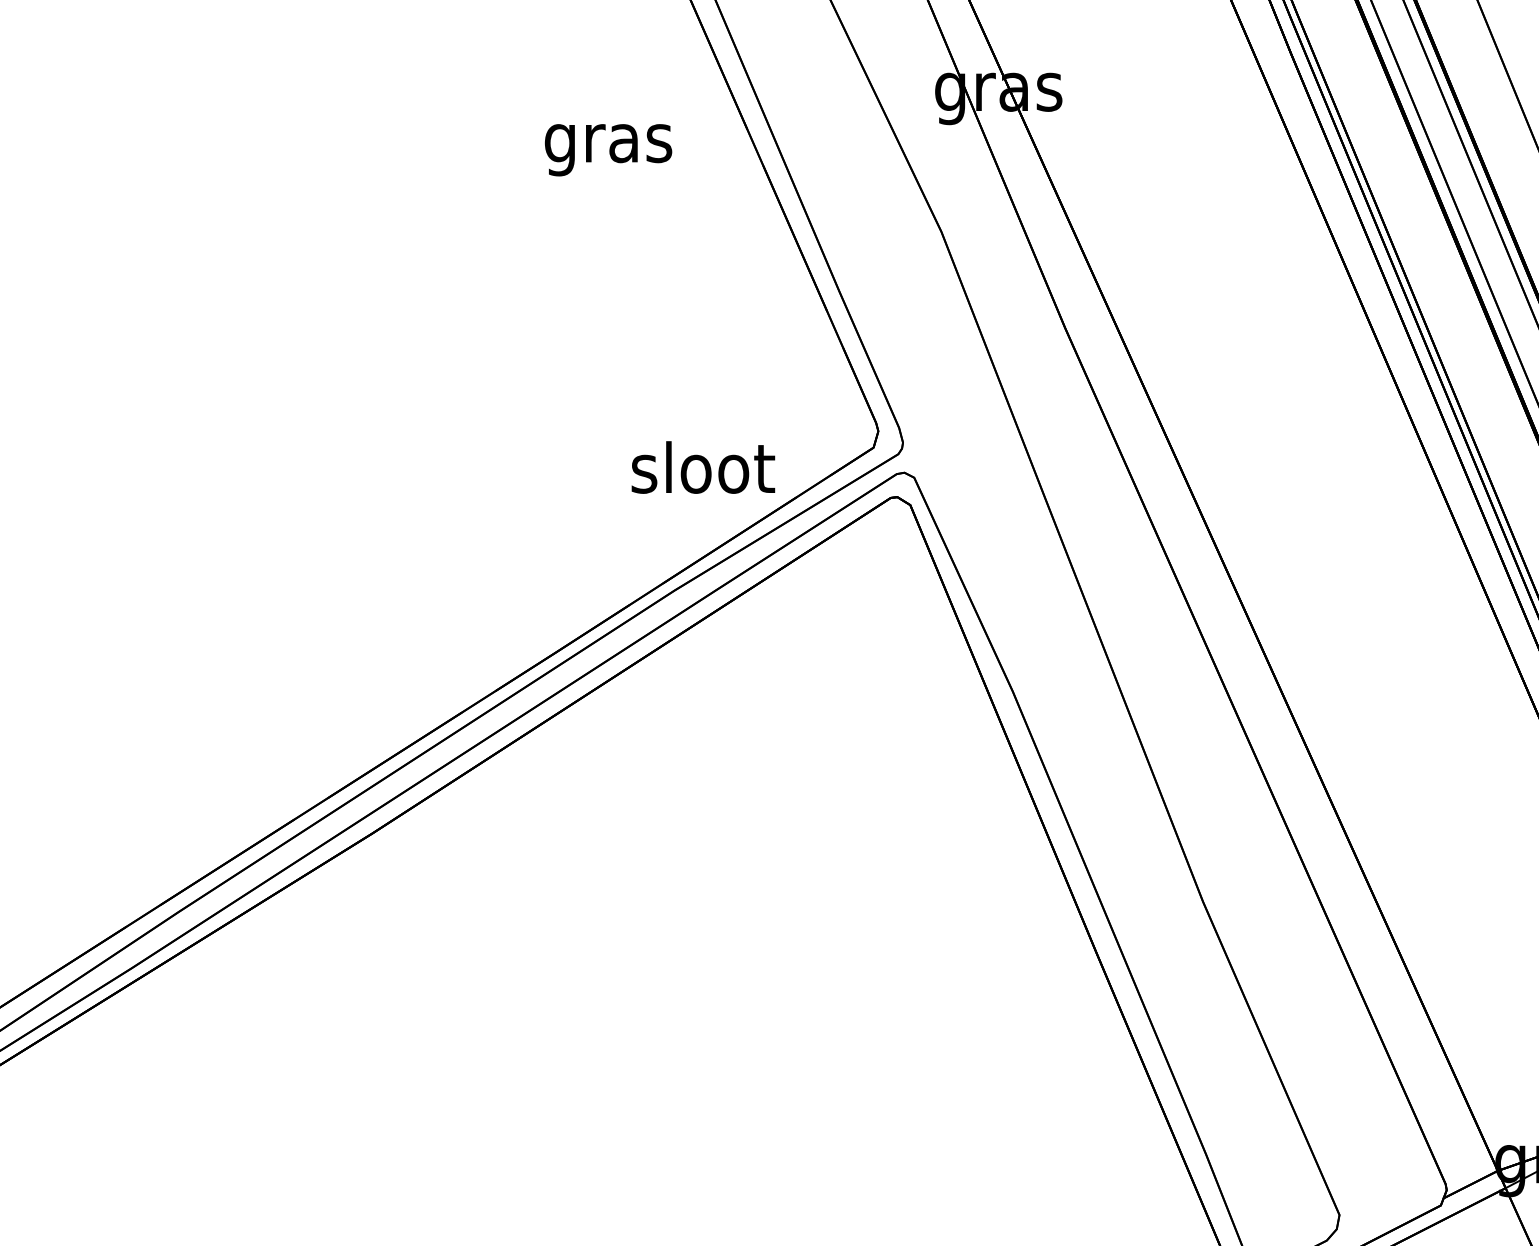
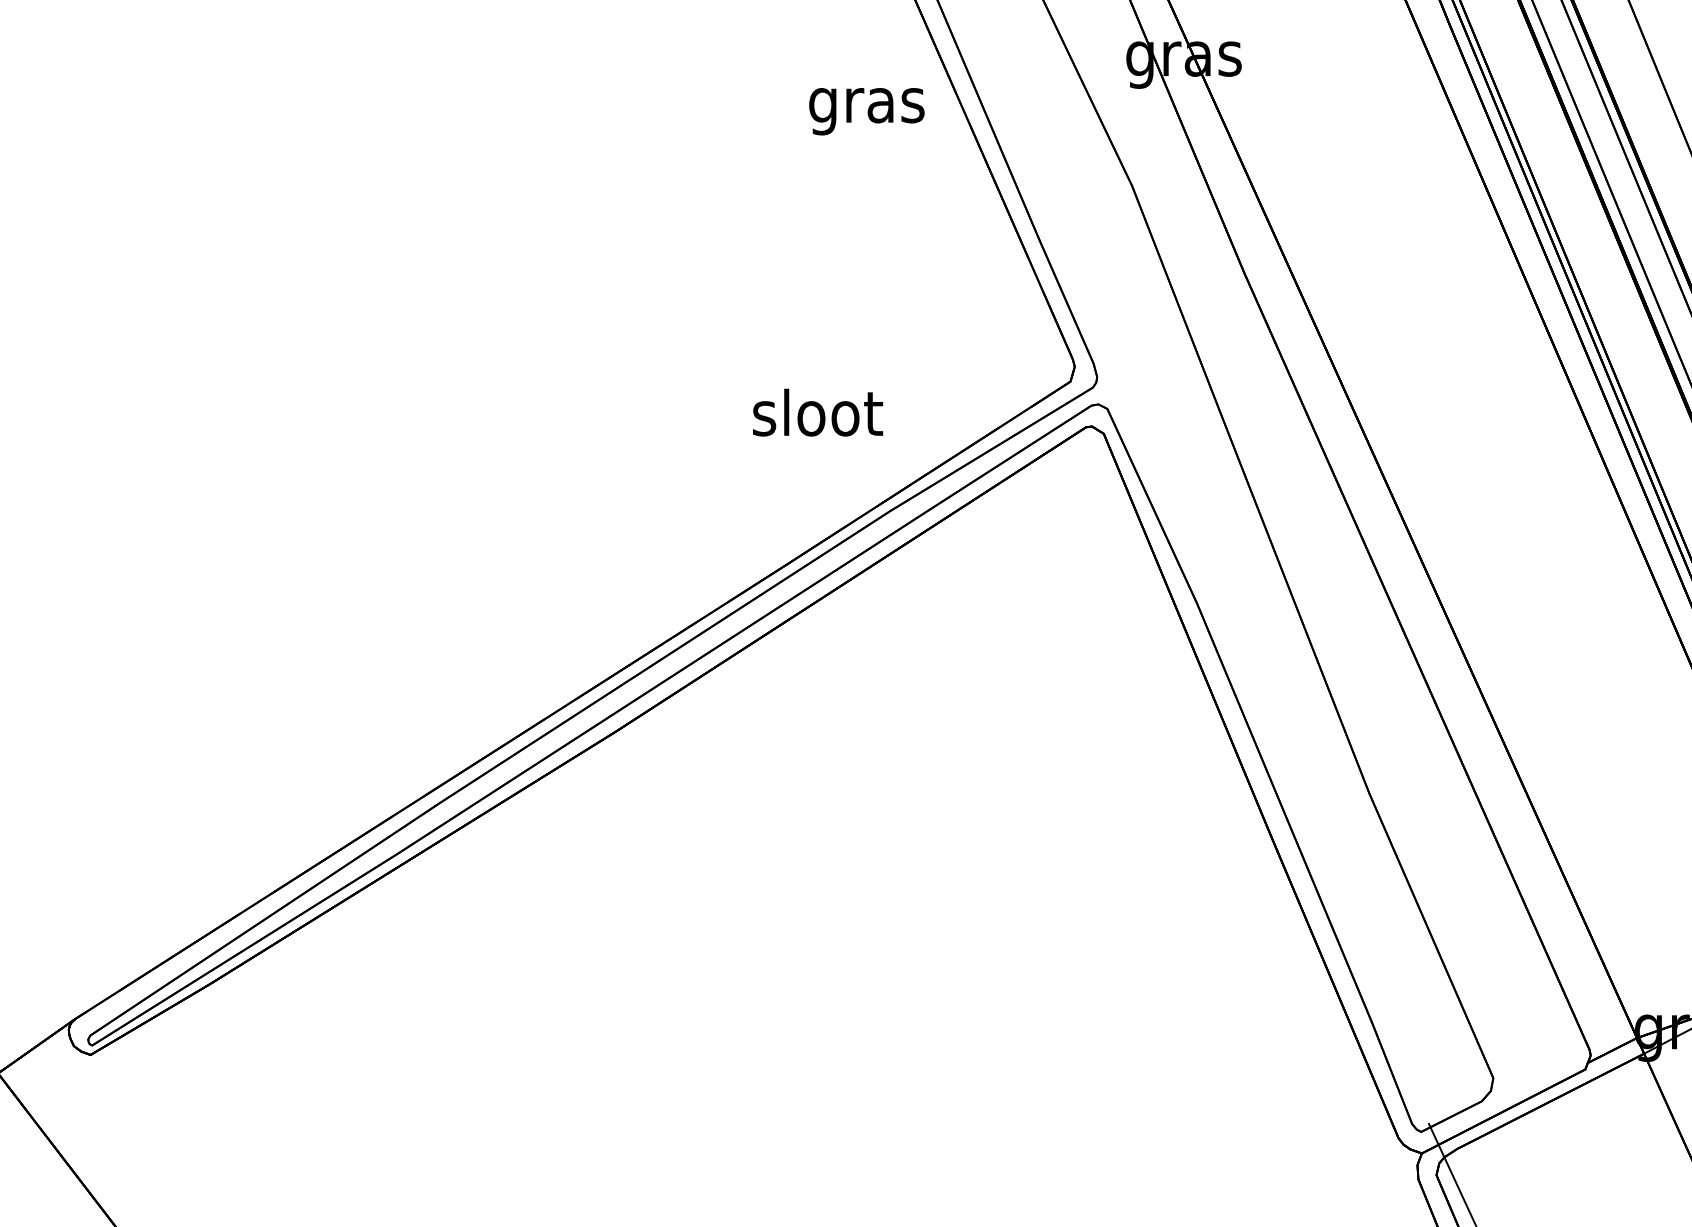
text: (608, 150) -> (866, 111), moved
text: (703, 467) -> (818, 412), moved

